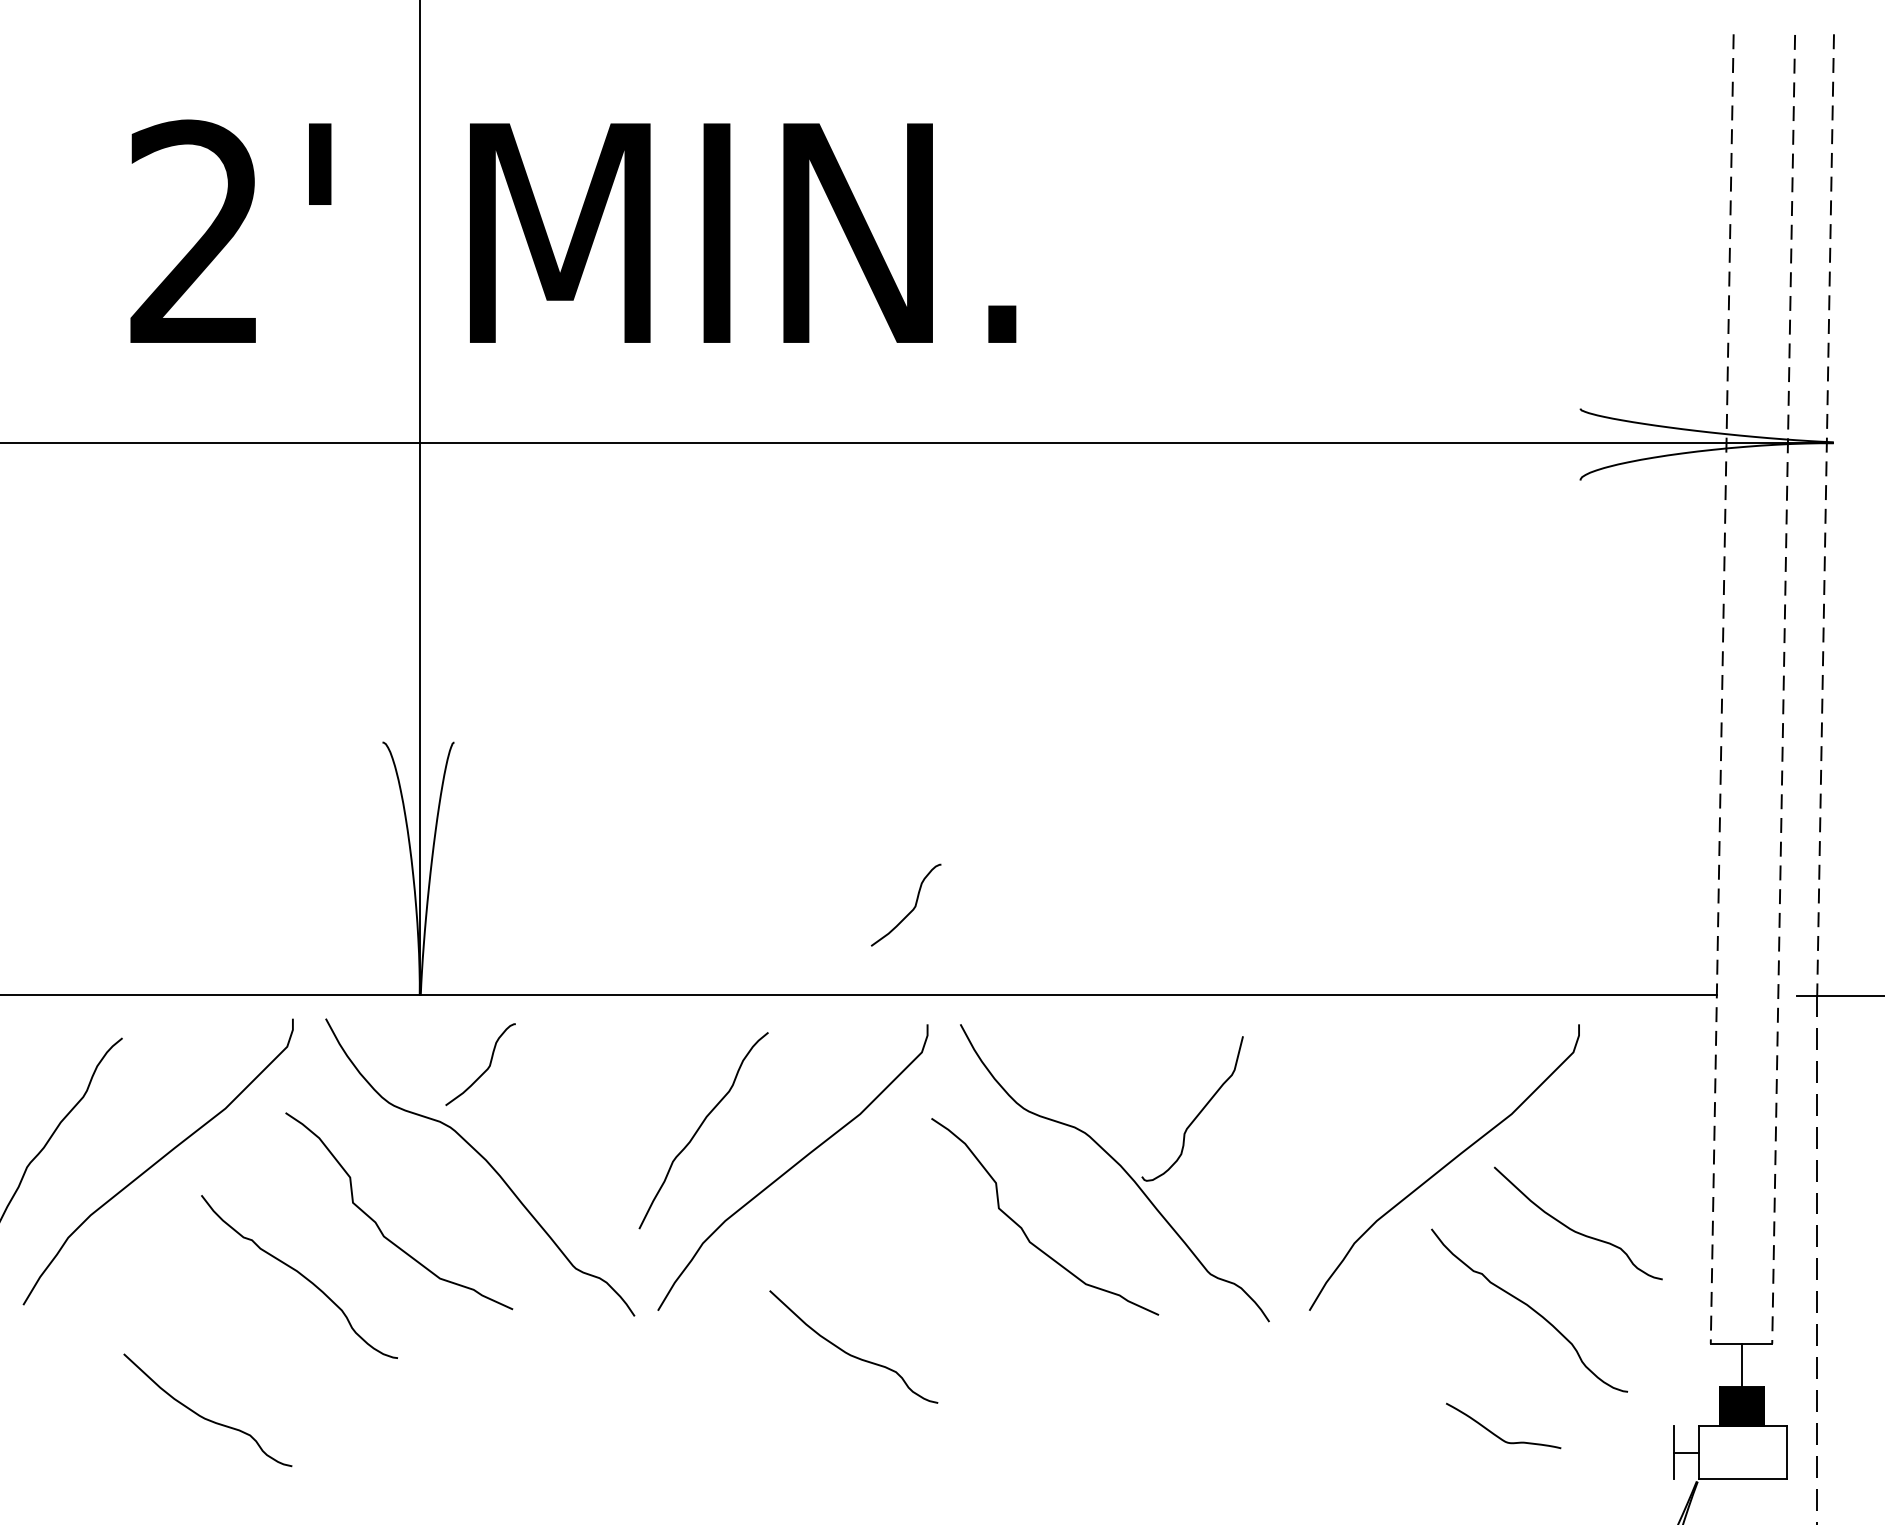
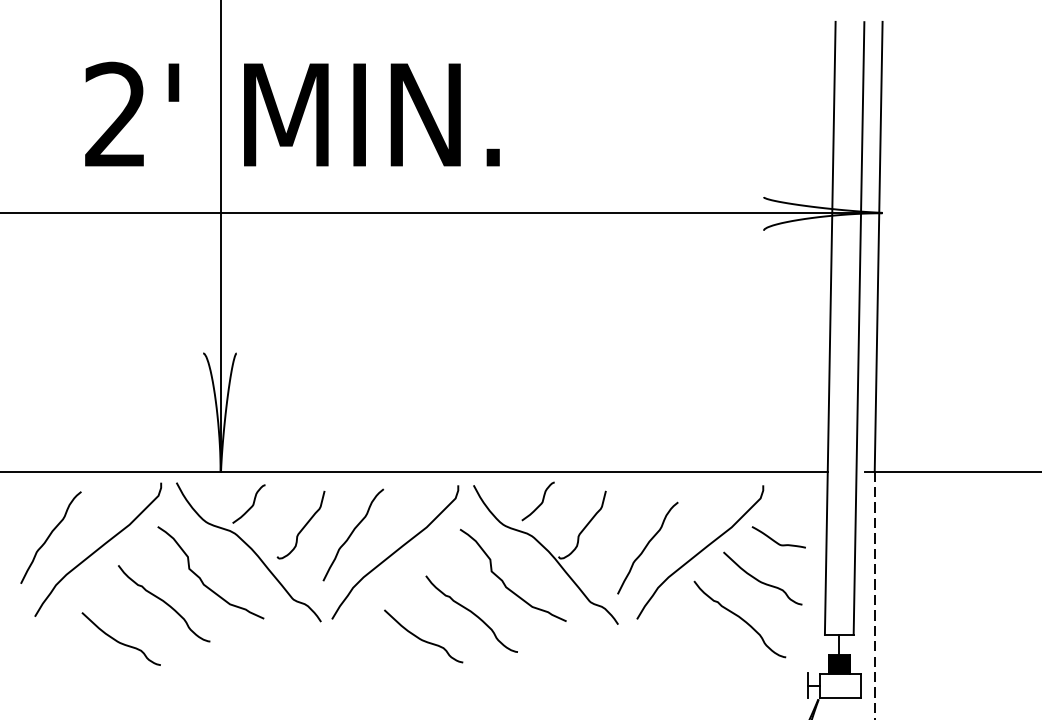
line: (1825, 514) -> (878, 246), dashed -> solid
line: (1722, 689) -> (830, 328), dashed -> solid
line: (1784, 691) -> (859, 329), dashed -> solid
curve: (910, 909) -> (540, 503), moved
curve: (596, 1112) -> (303, 526), added
curve: (1331, 1155) -> (647, 546), added
curve: (955, 1298) -> (471, 613), added
curve: (203, 1415) -> (119, 641), moved
curve: (1496, 1432) -> (775, 540), moved

